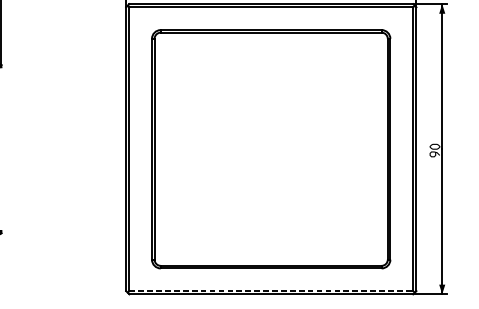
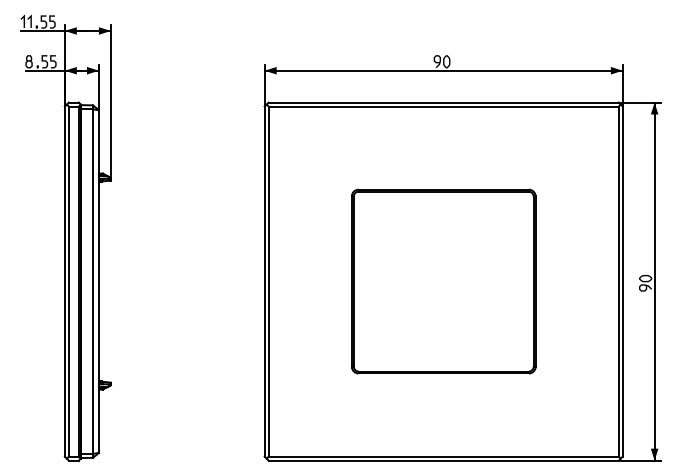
part: (271, 149) -> (443, 281), size x0.62
line: (271, 290) -> (444, 456), dashed -> solid

